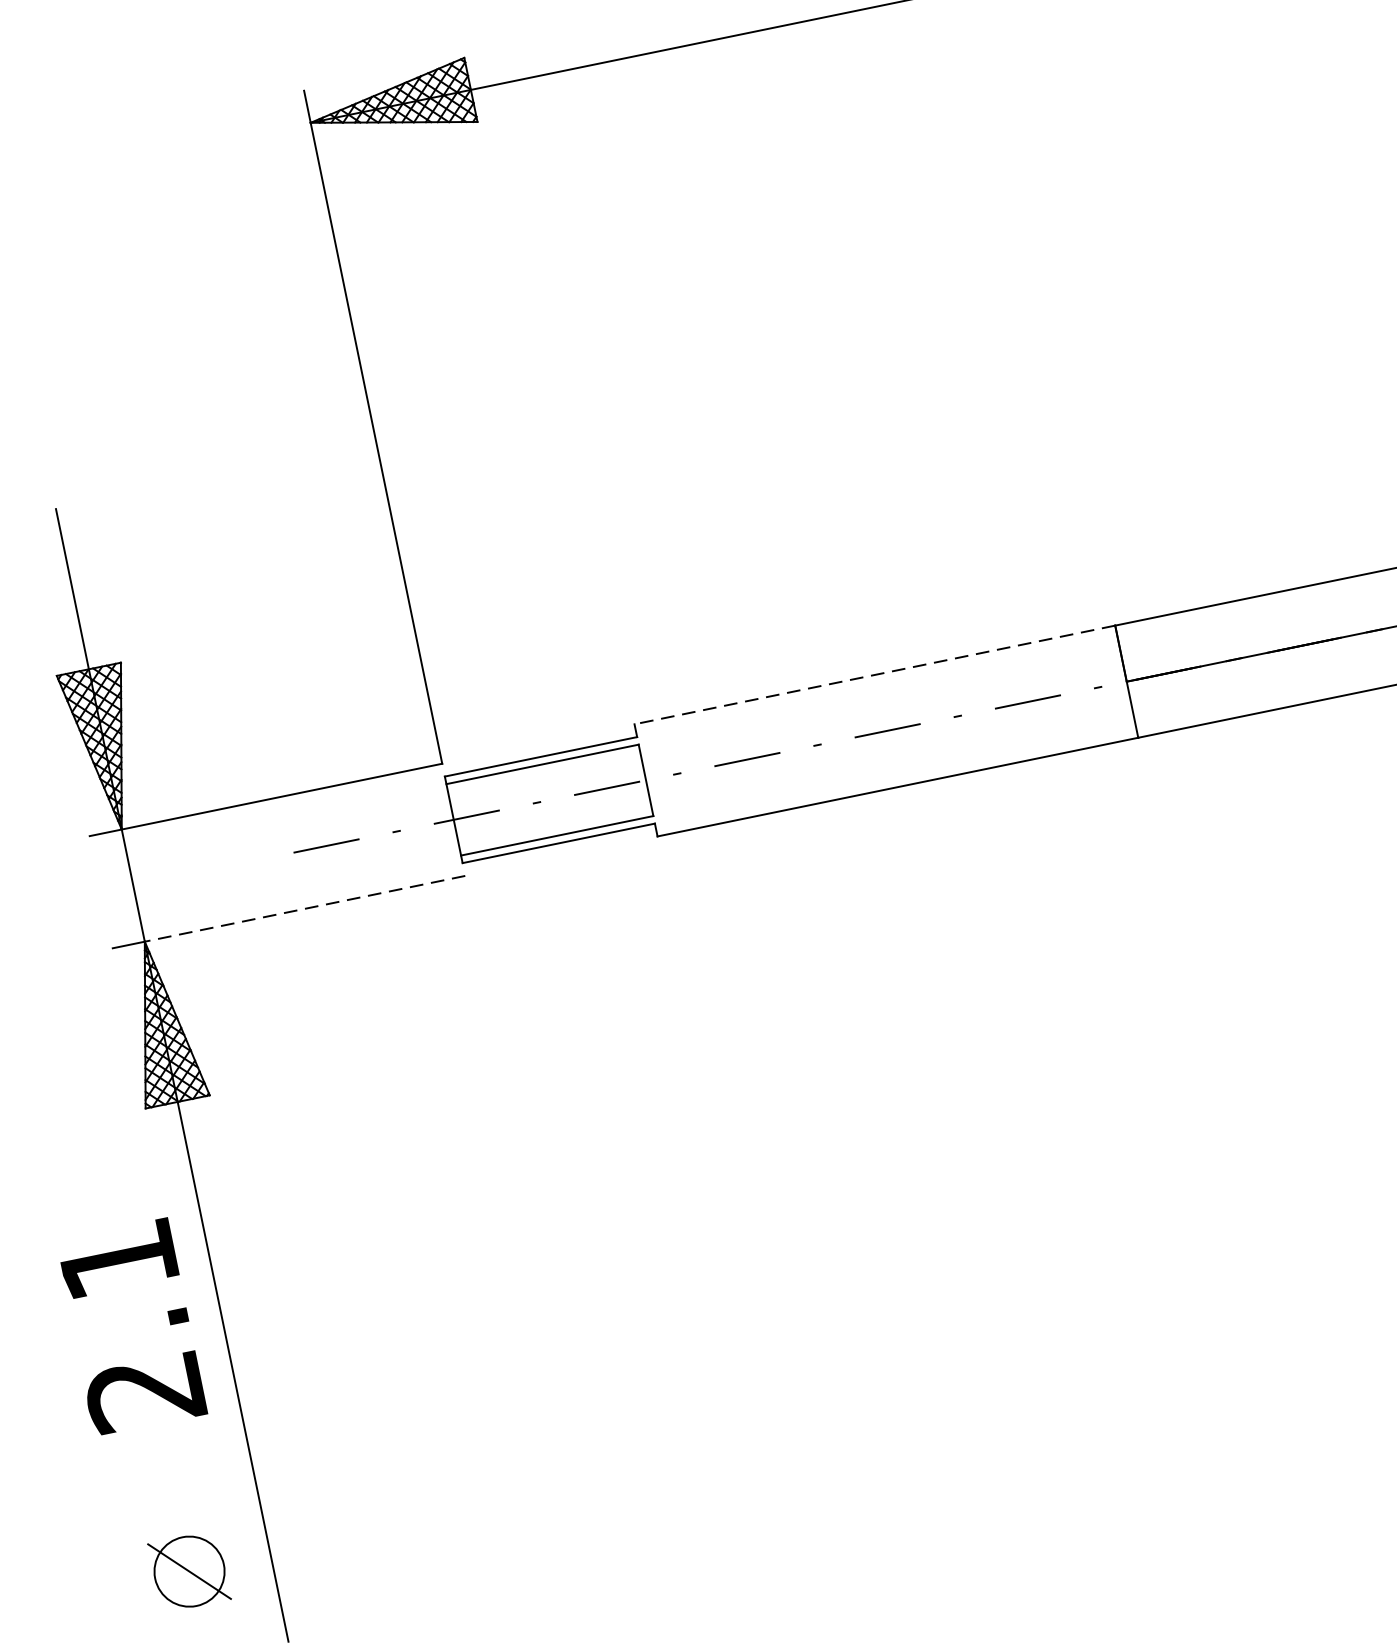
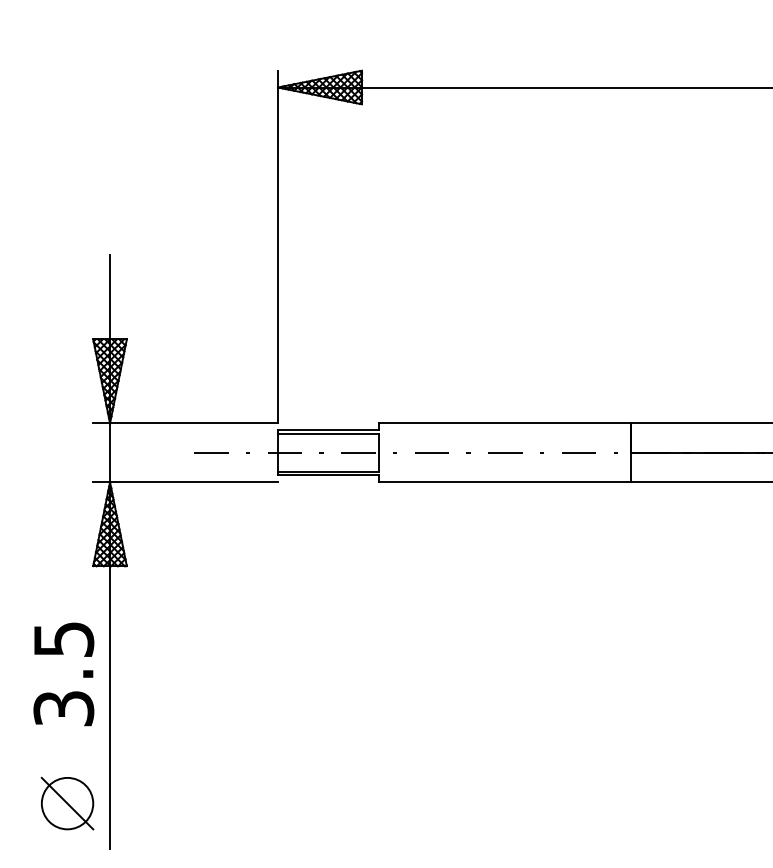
line: (874, 675) -> (504, 423), dashed -> solid
line: (306, 909) -> (194, 482), dashed -> solid
text: (131, 1326) -> (63, 674), 2.1 -> 3.5
part: (189, 1571) -> (67, 803), size x1.43

